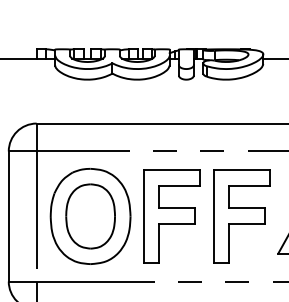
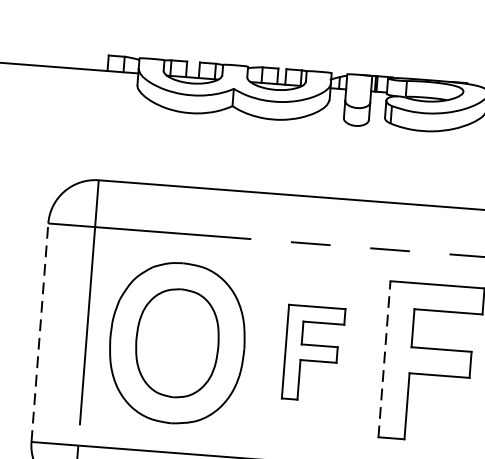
line: (8, 216) -> (39, 332), solid -> dashed
part: (171, 216) -> (313, 353), size x0.6
line: (213, 216) -> (383, 359), solid -> dashed

